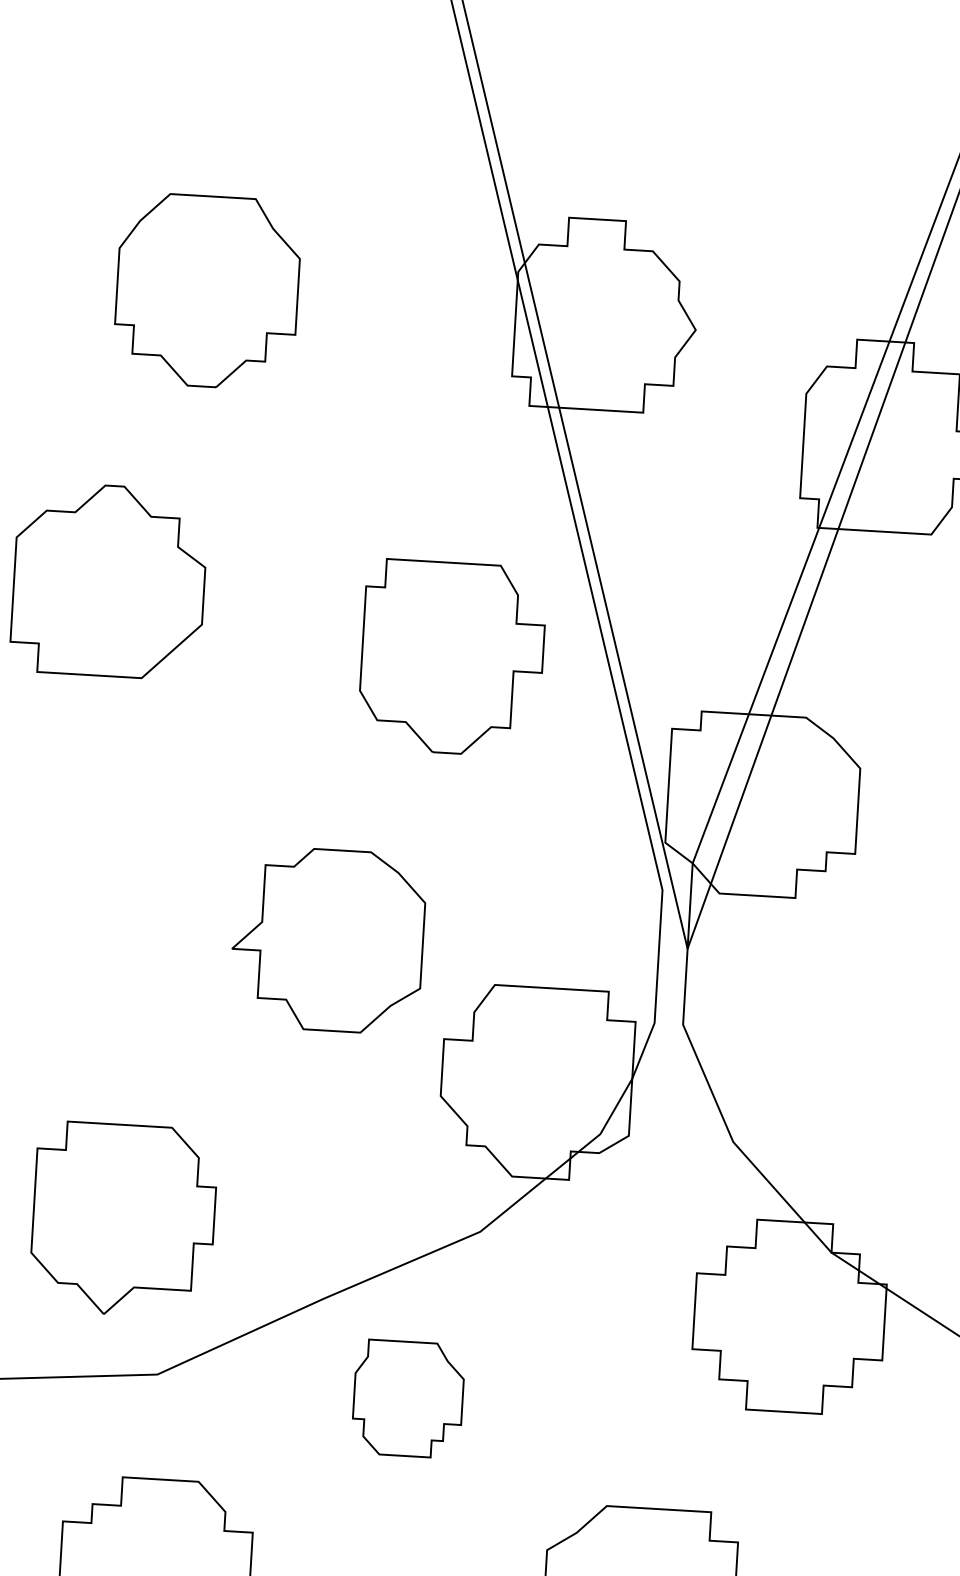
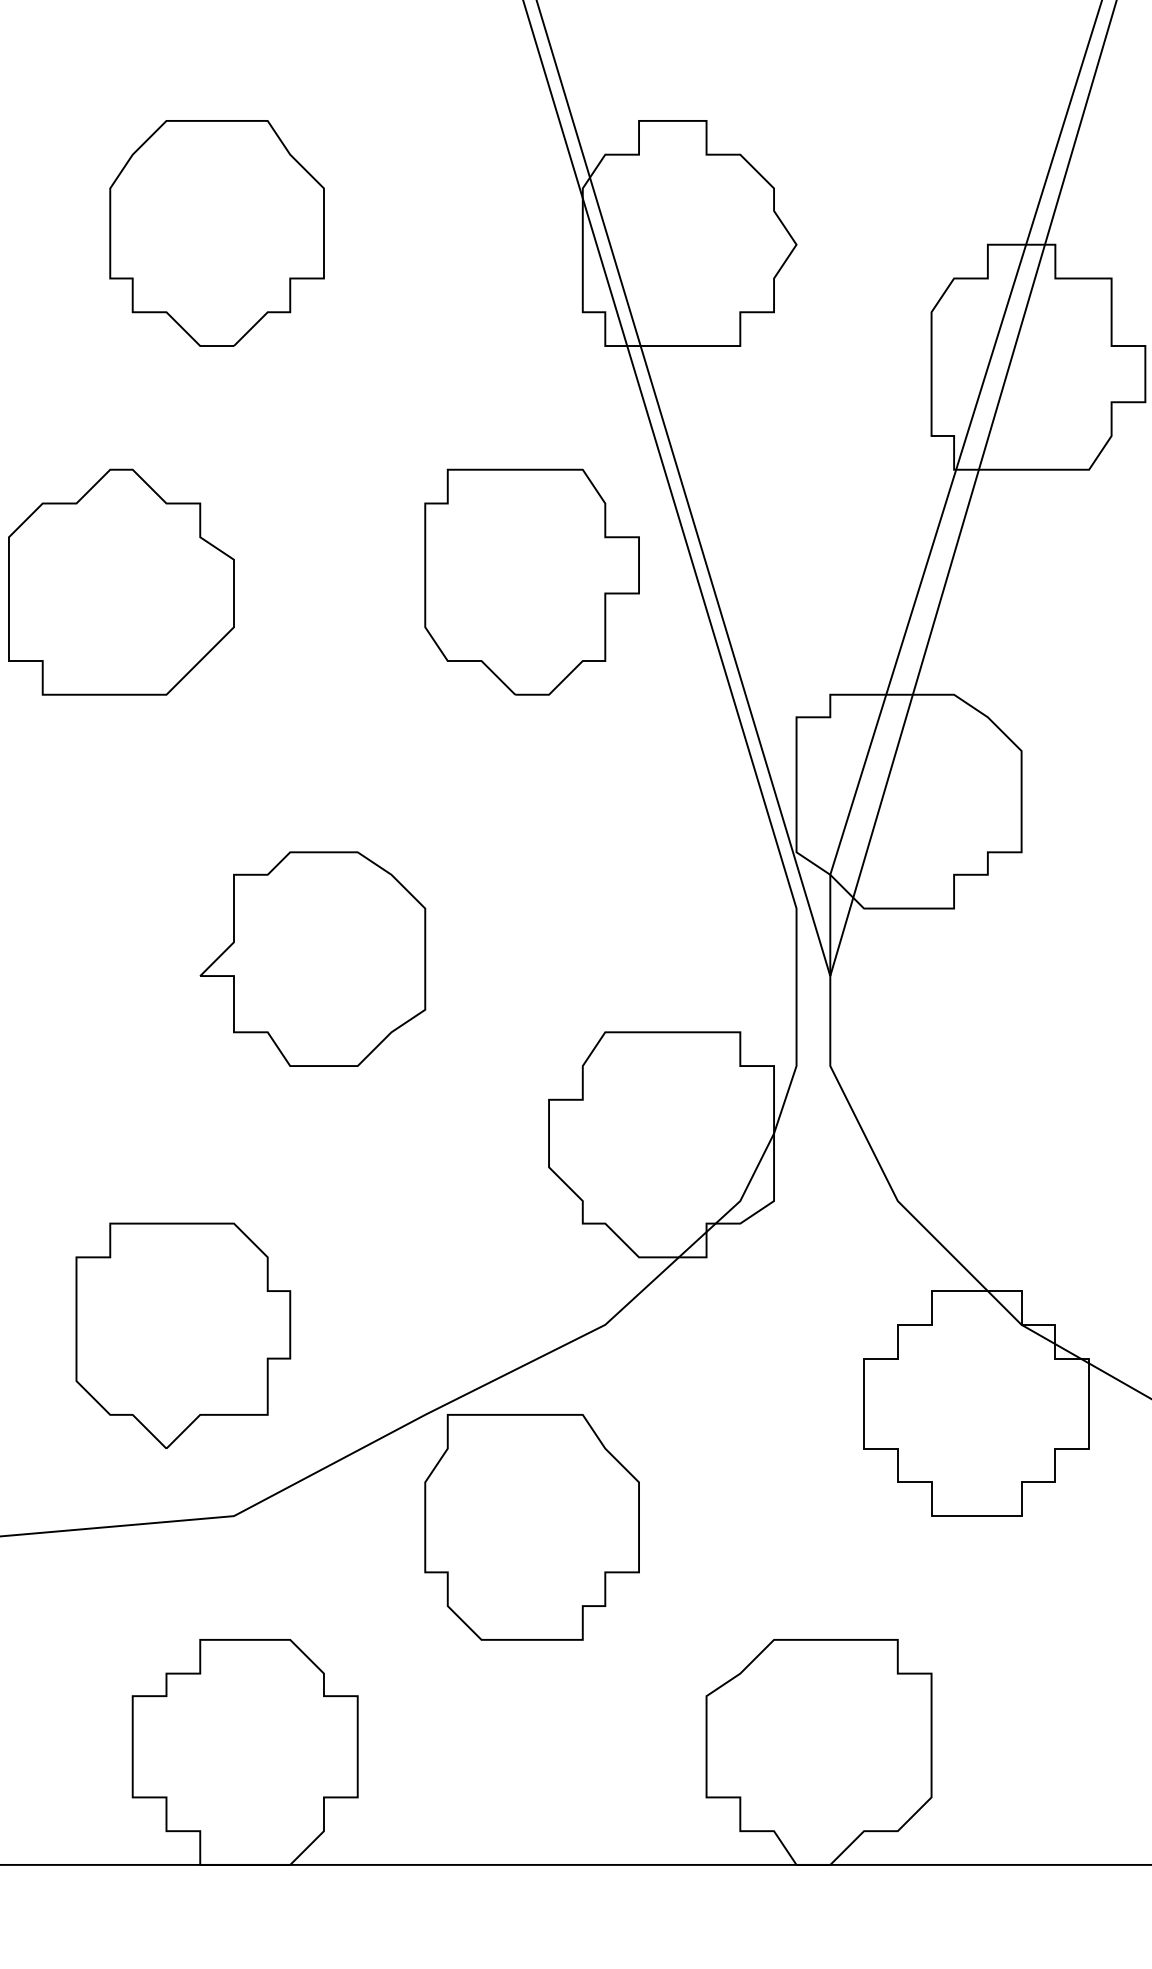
part: (451, 657) -> (531, 581), moved
part: (327, 939) -> (312, 958), moved
part: (407, 1399) -> (531, 1527), size x1.67

